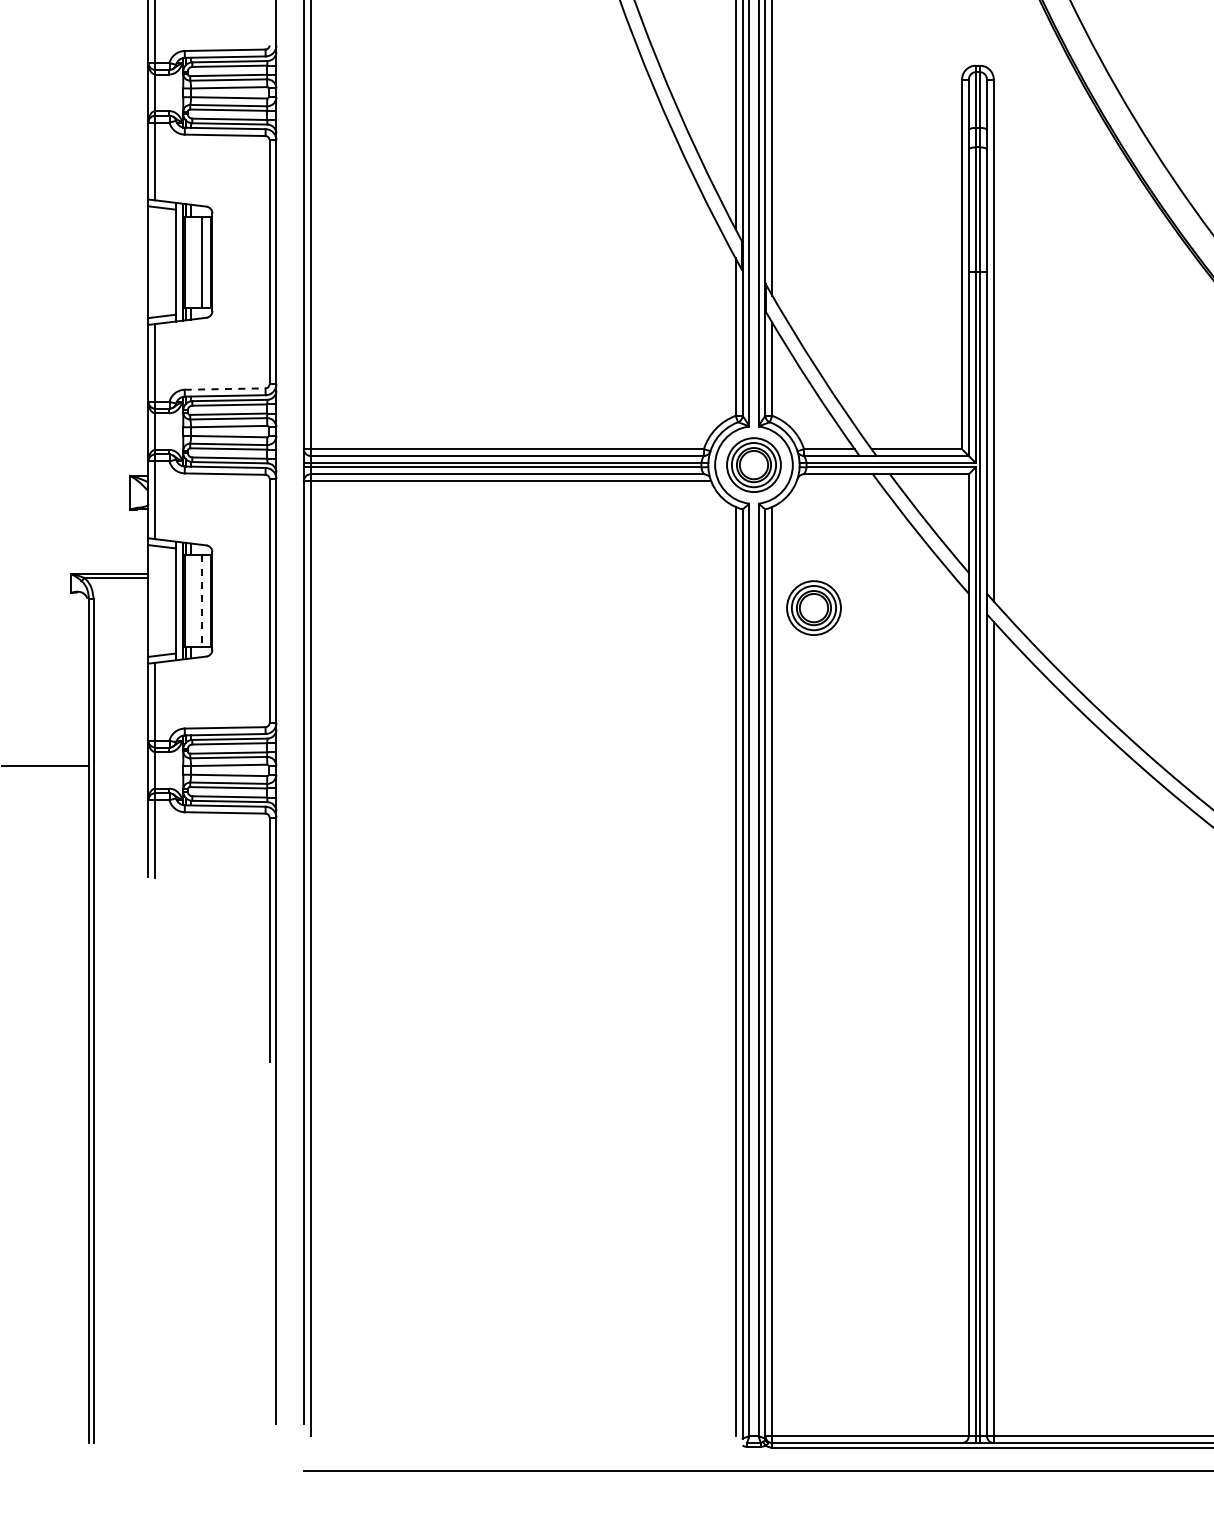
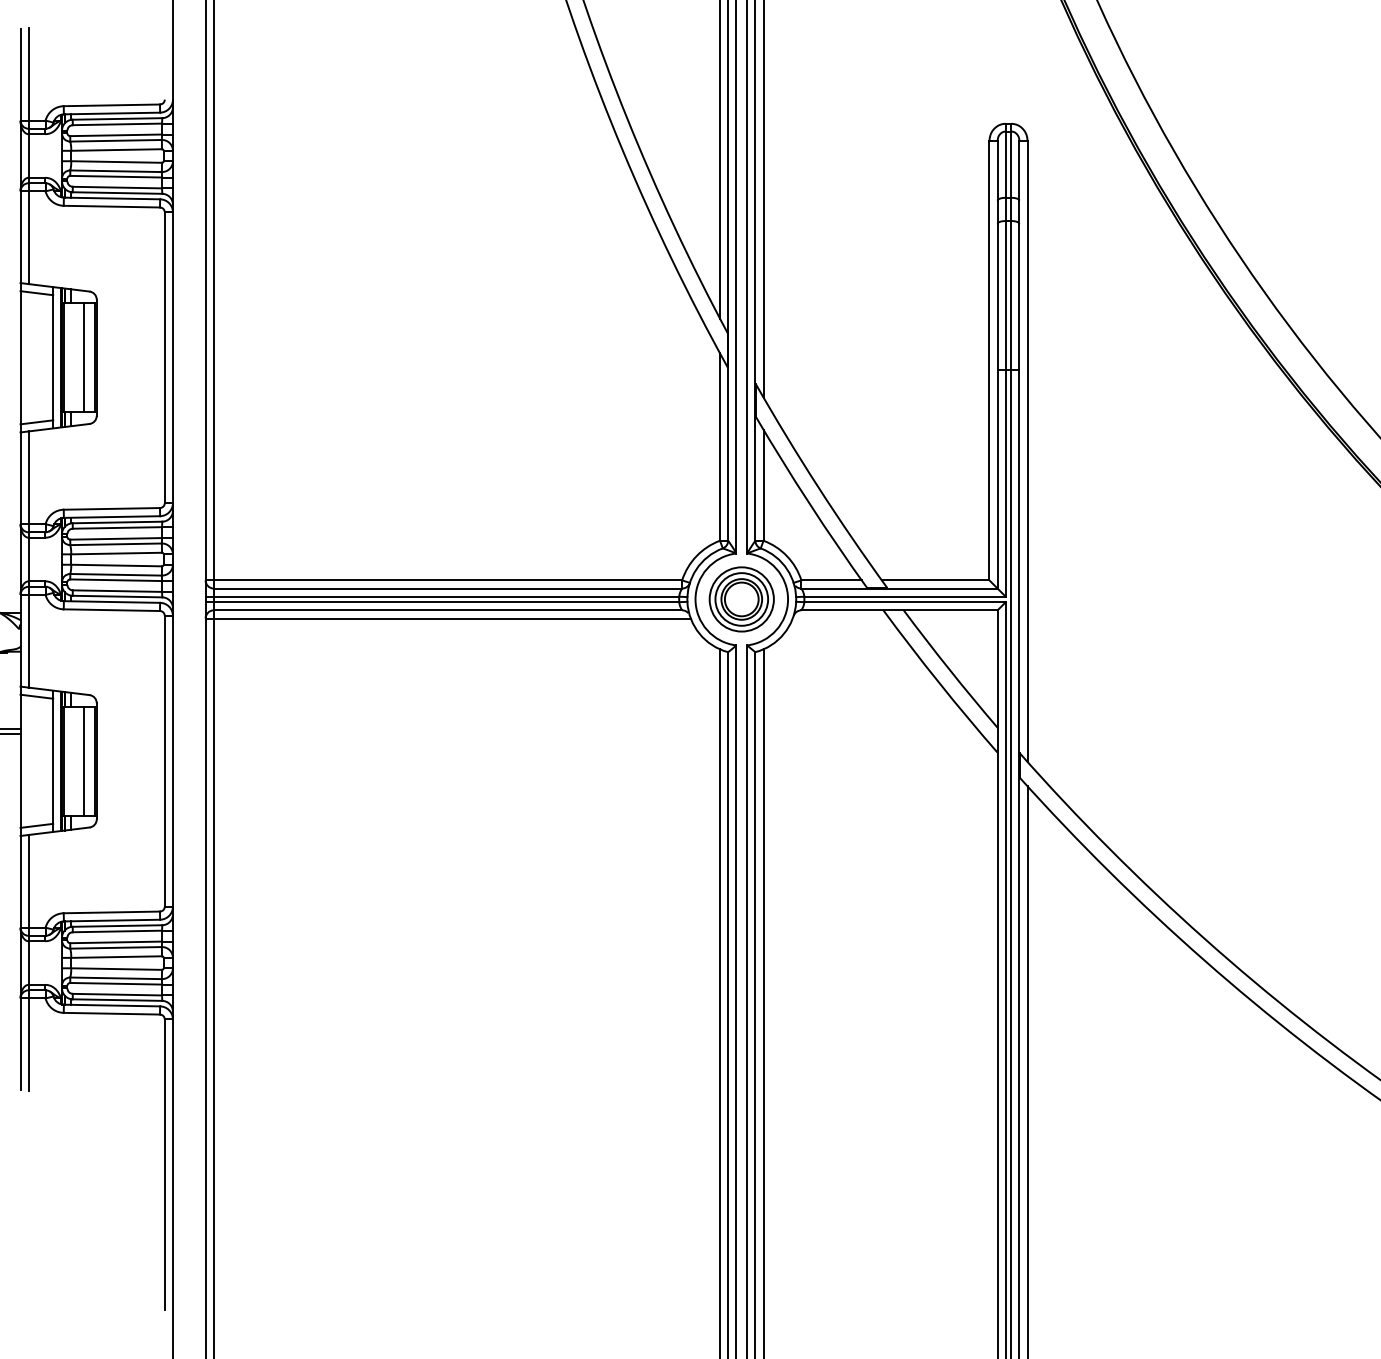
line: (225, 389) -> (112, 509), dashed -> solid
line: (201, 601) -> (83, 761), dashed -> solid
part: (813, 607) -> (812, 769), removed

